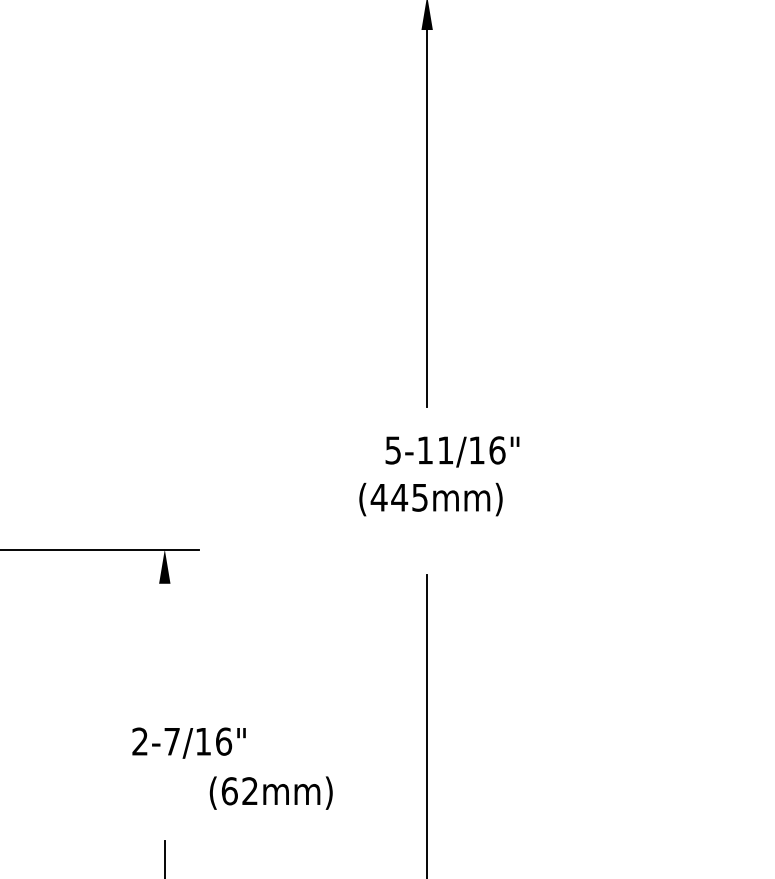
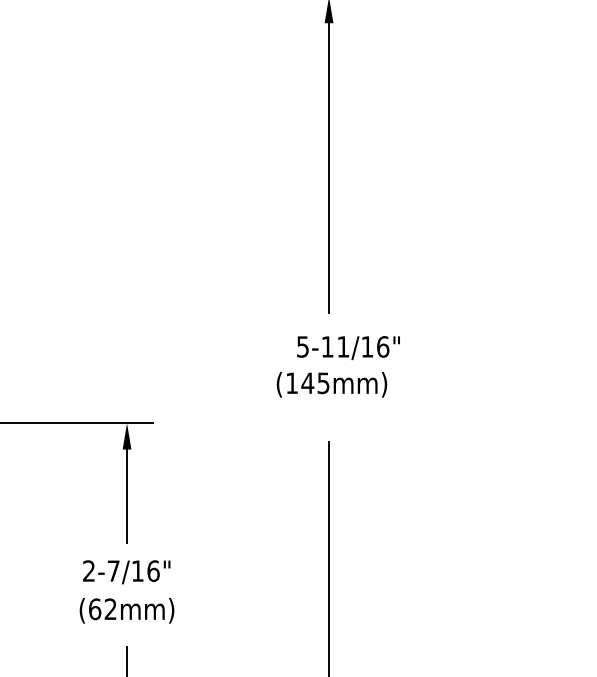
text: (378, 496) -> (291, 382), (445mm) -> (145mm)
line: (165, 643) -> (127, 495), added
text: (188, 743) -> (126, 572), moved
text: (270, 792) -> (126, 610), moved

